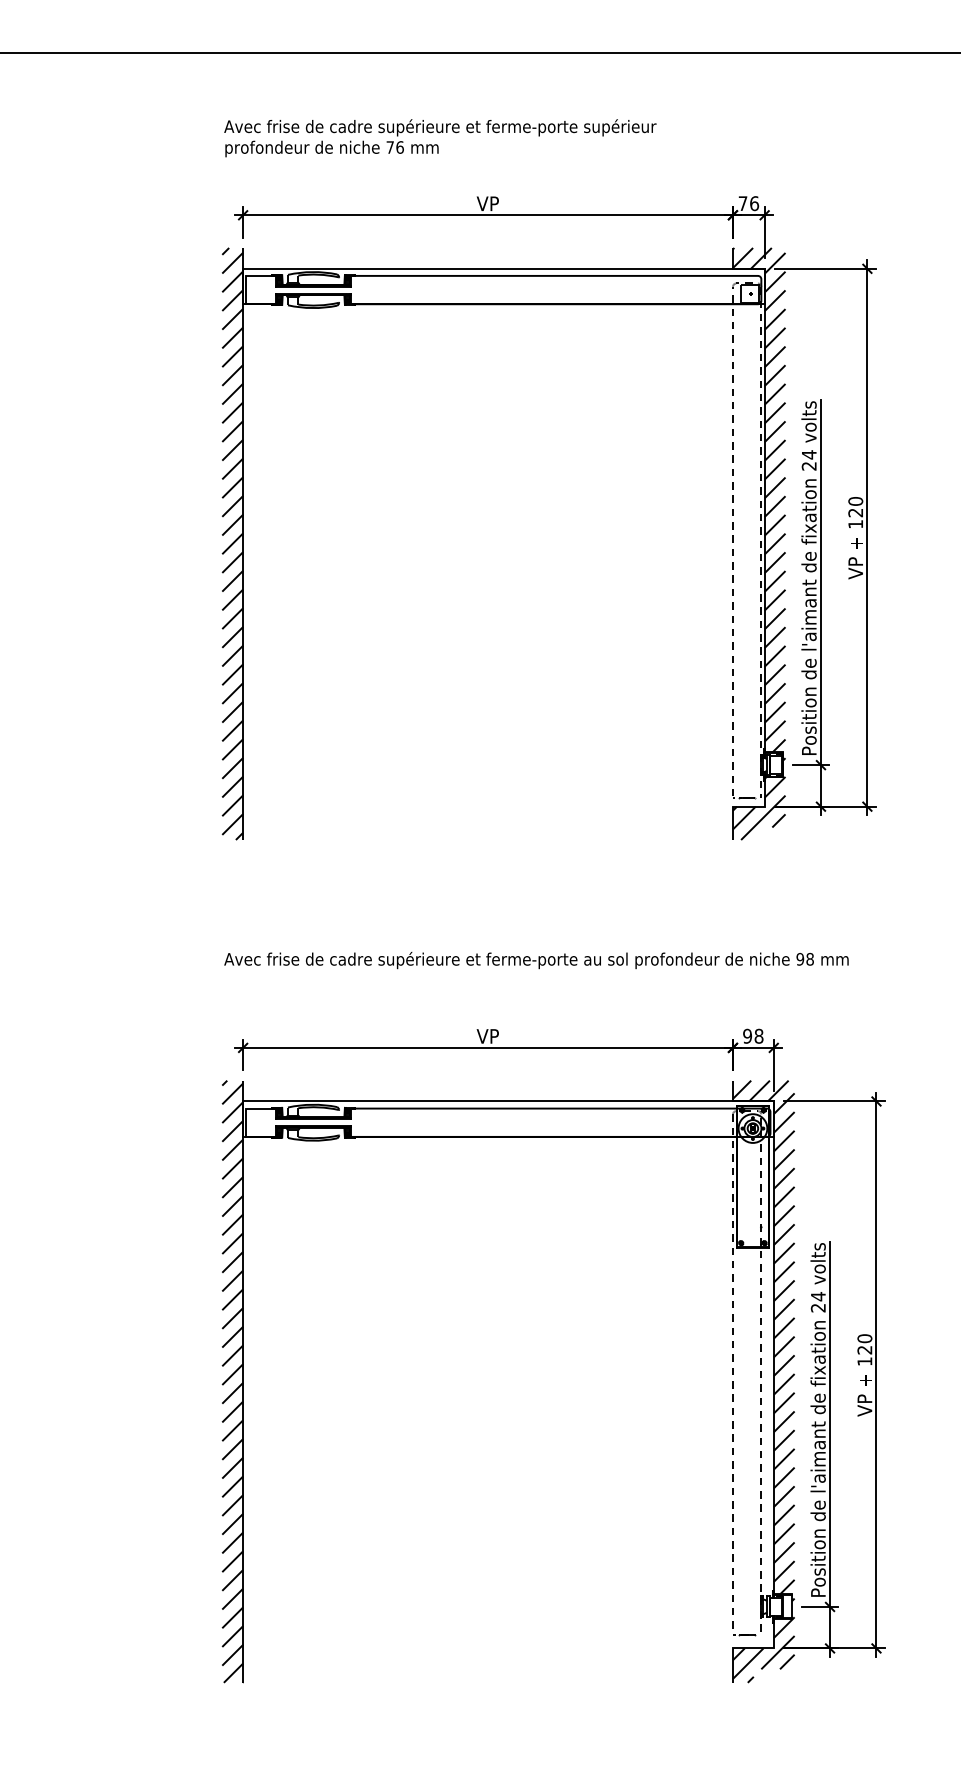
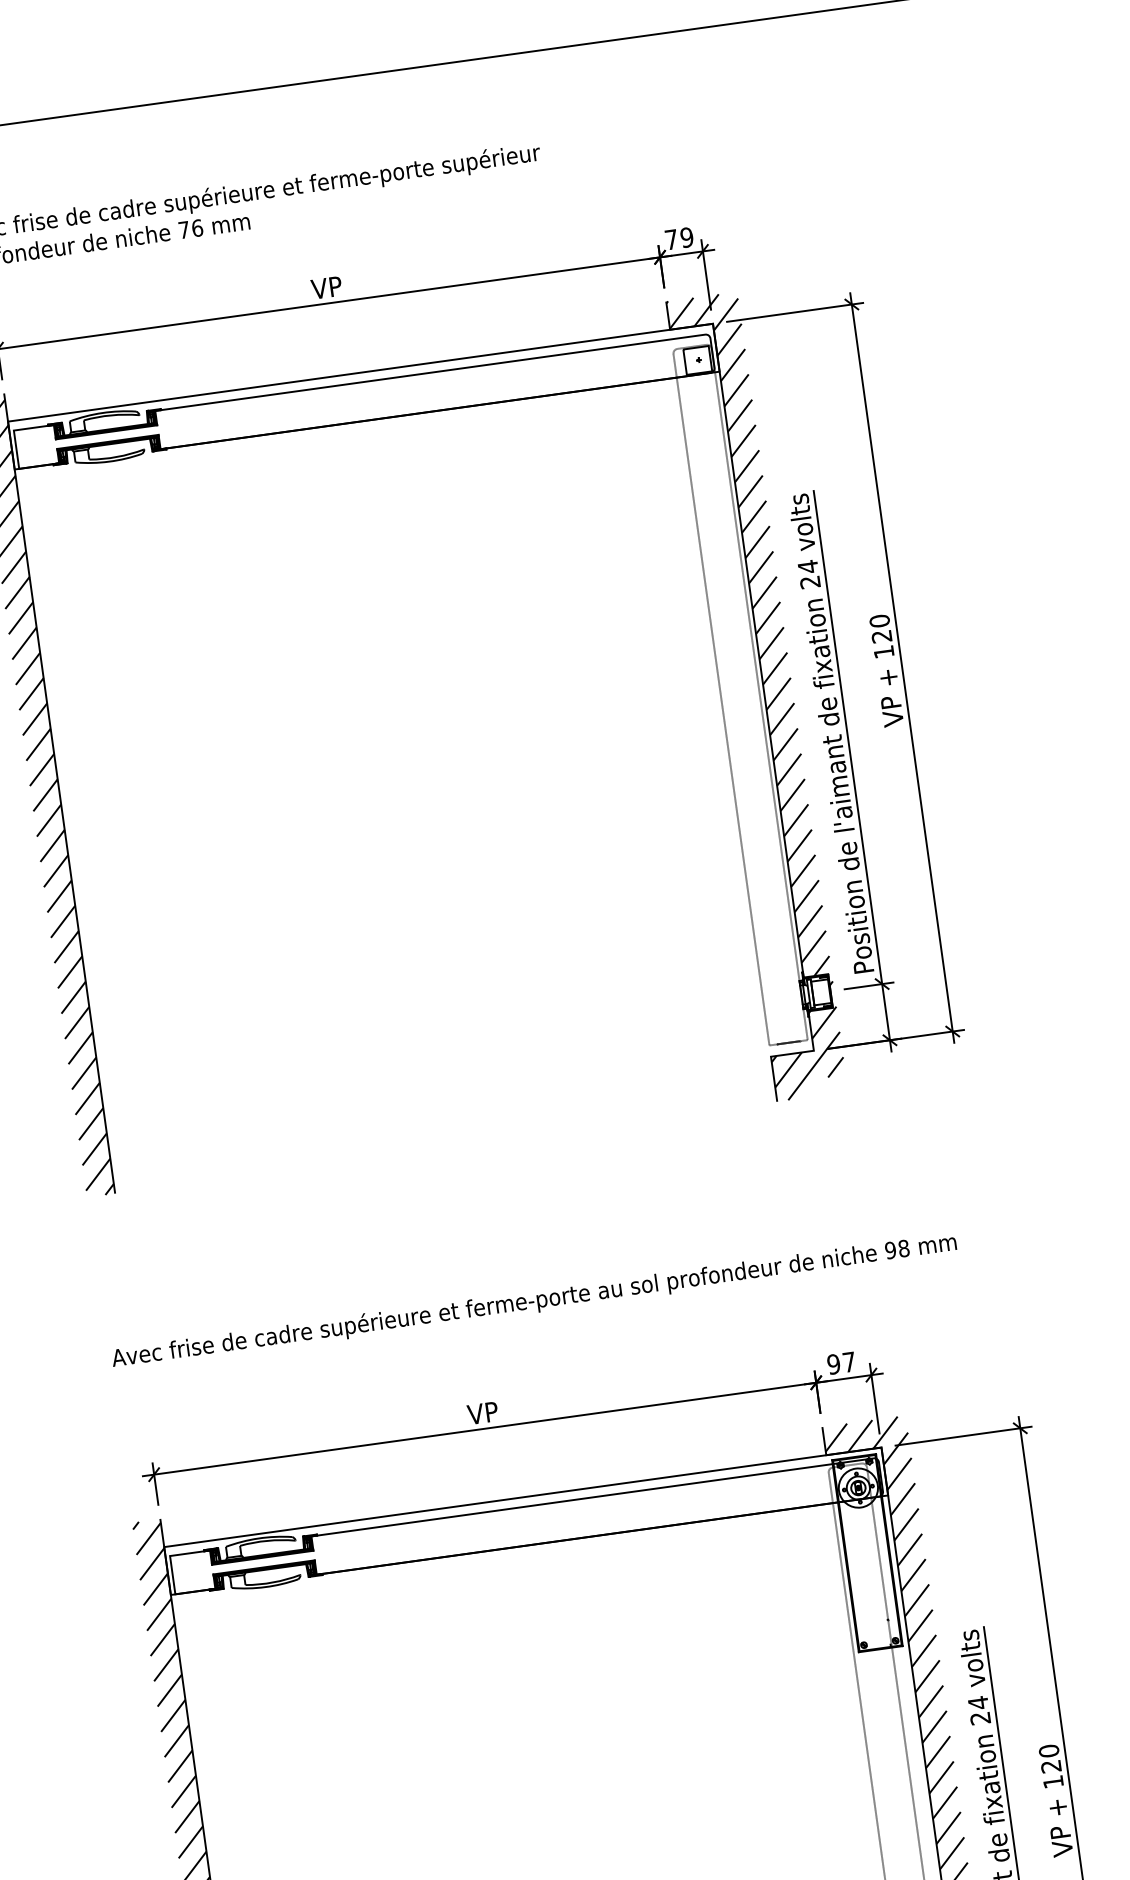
text: (754, 203) -> (686, 237), 76 -> 79
text: (758, 1035) -> (848, 1361), 98 -> 97

